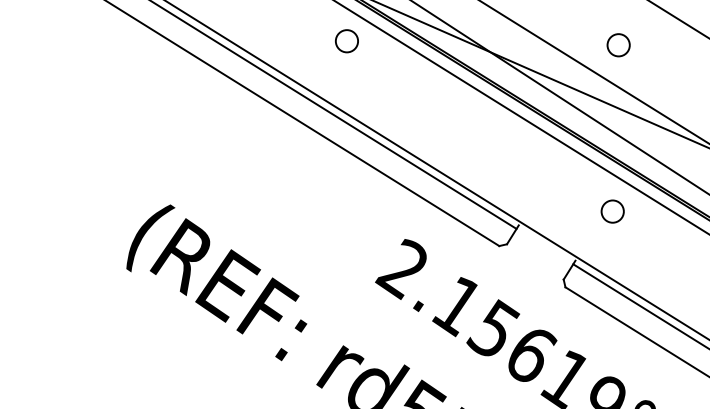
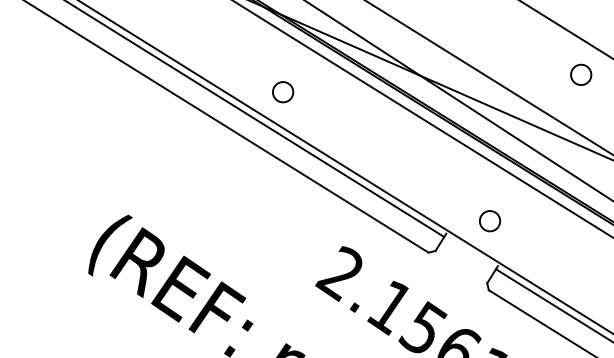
circle: (346, 41) -> (282, 92), moved
circle: (618, 45) -> (581, 75), moved
circle: (612, 211) -> (489, 221), moved

